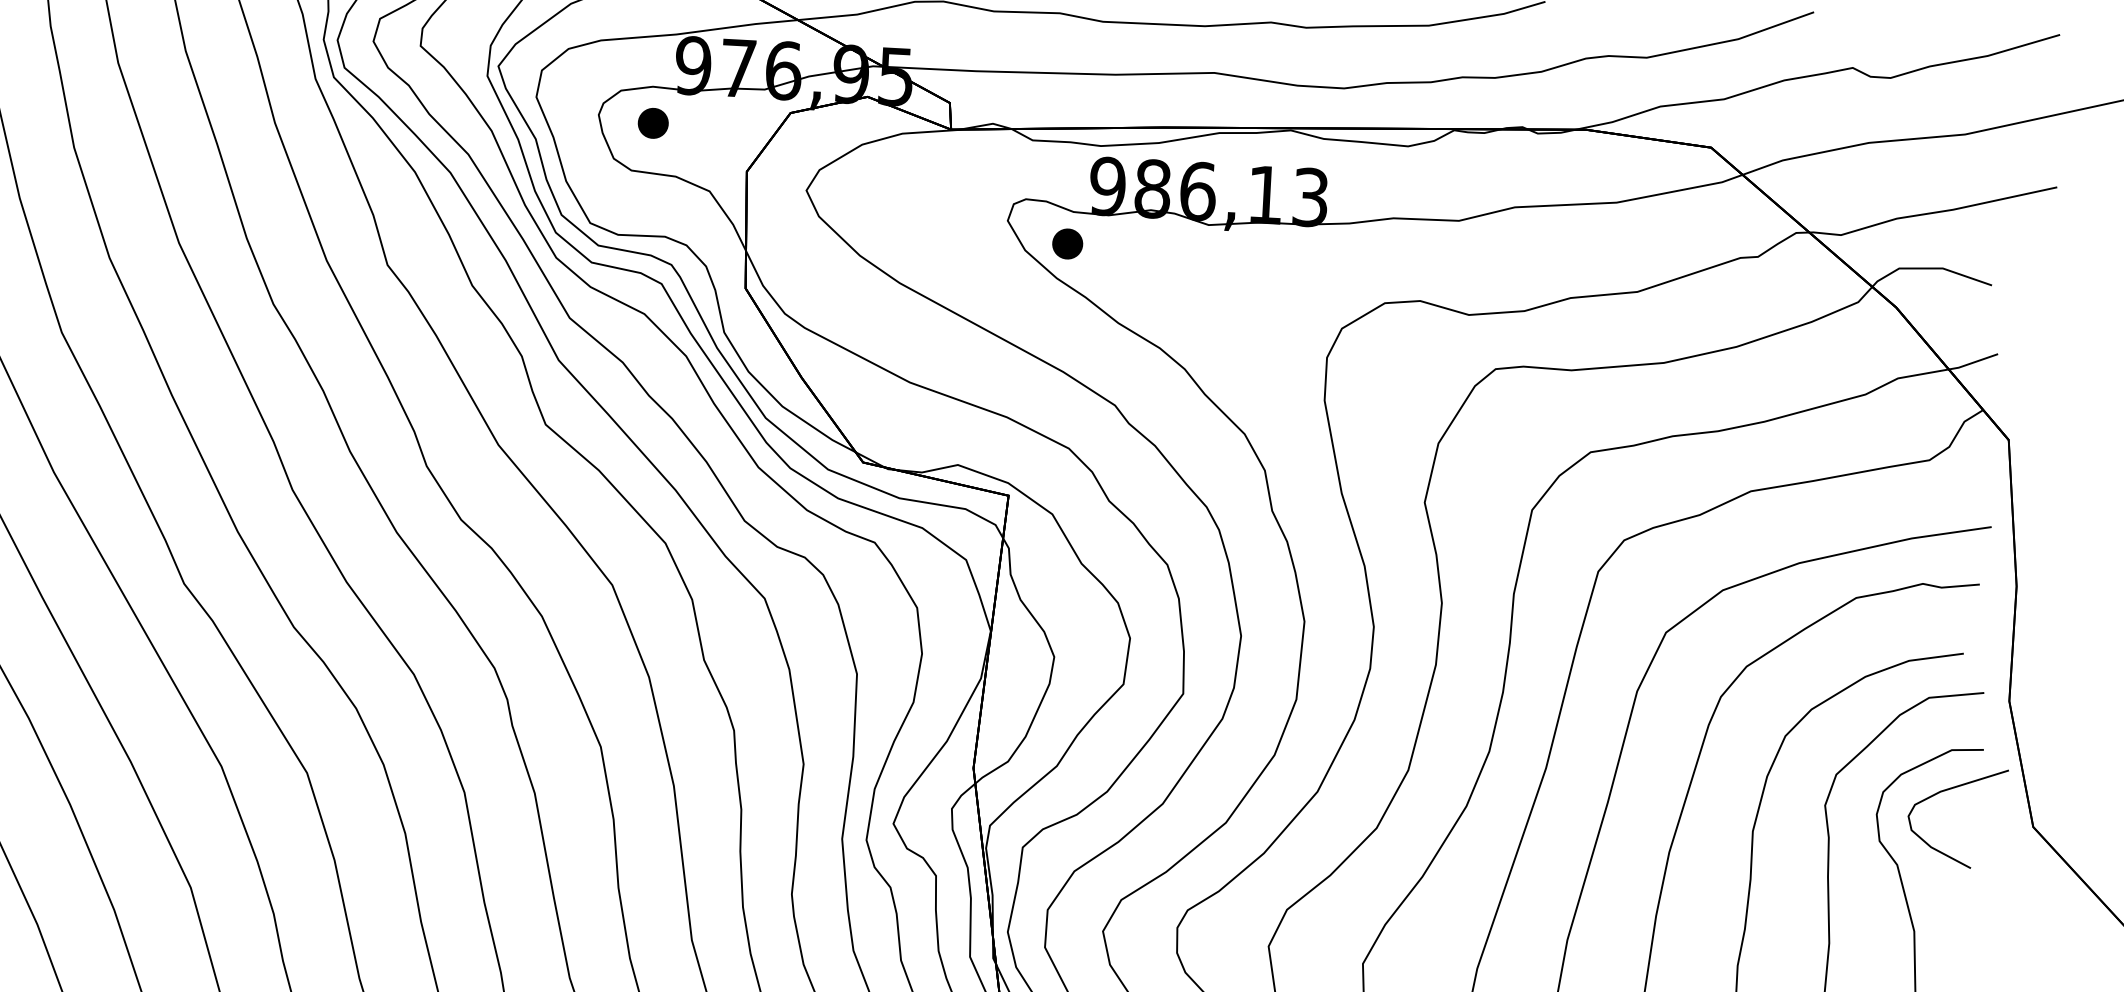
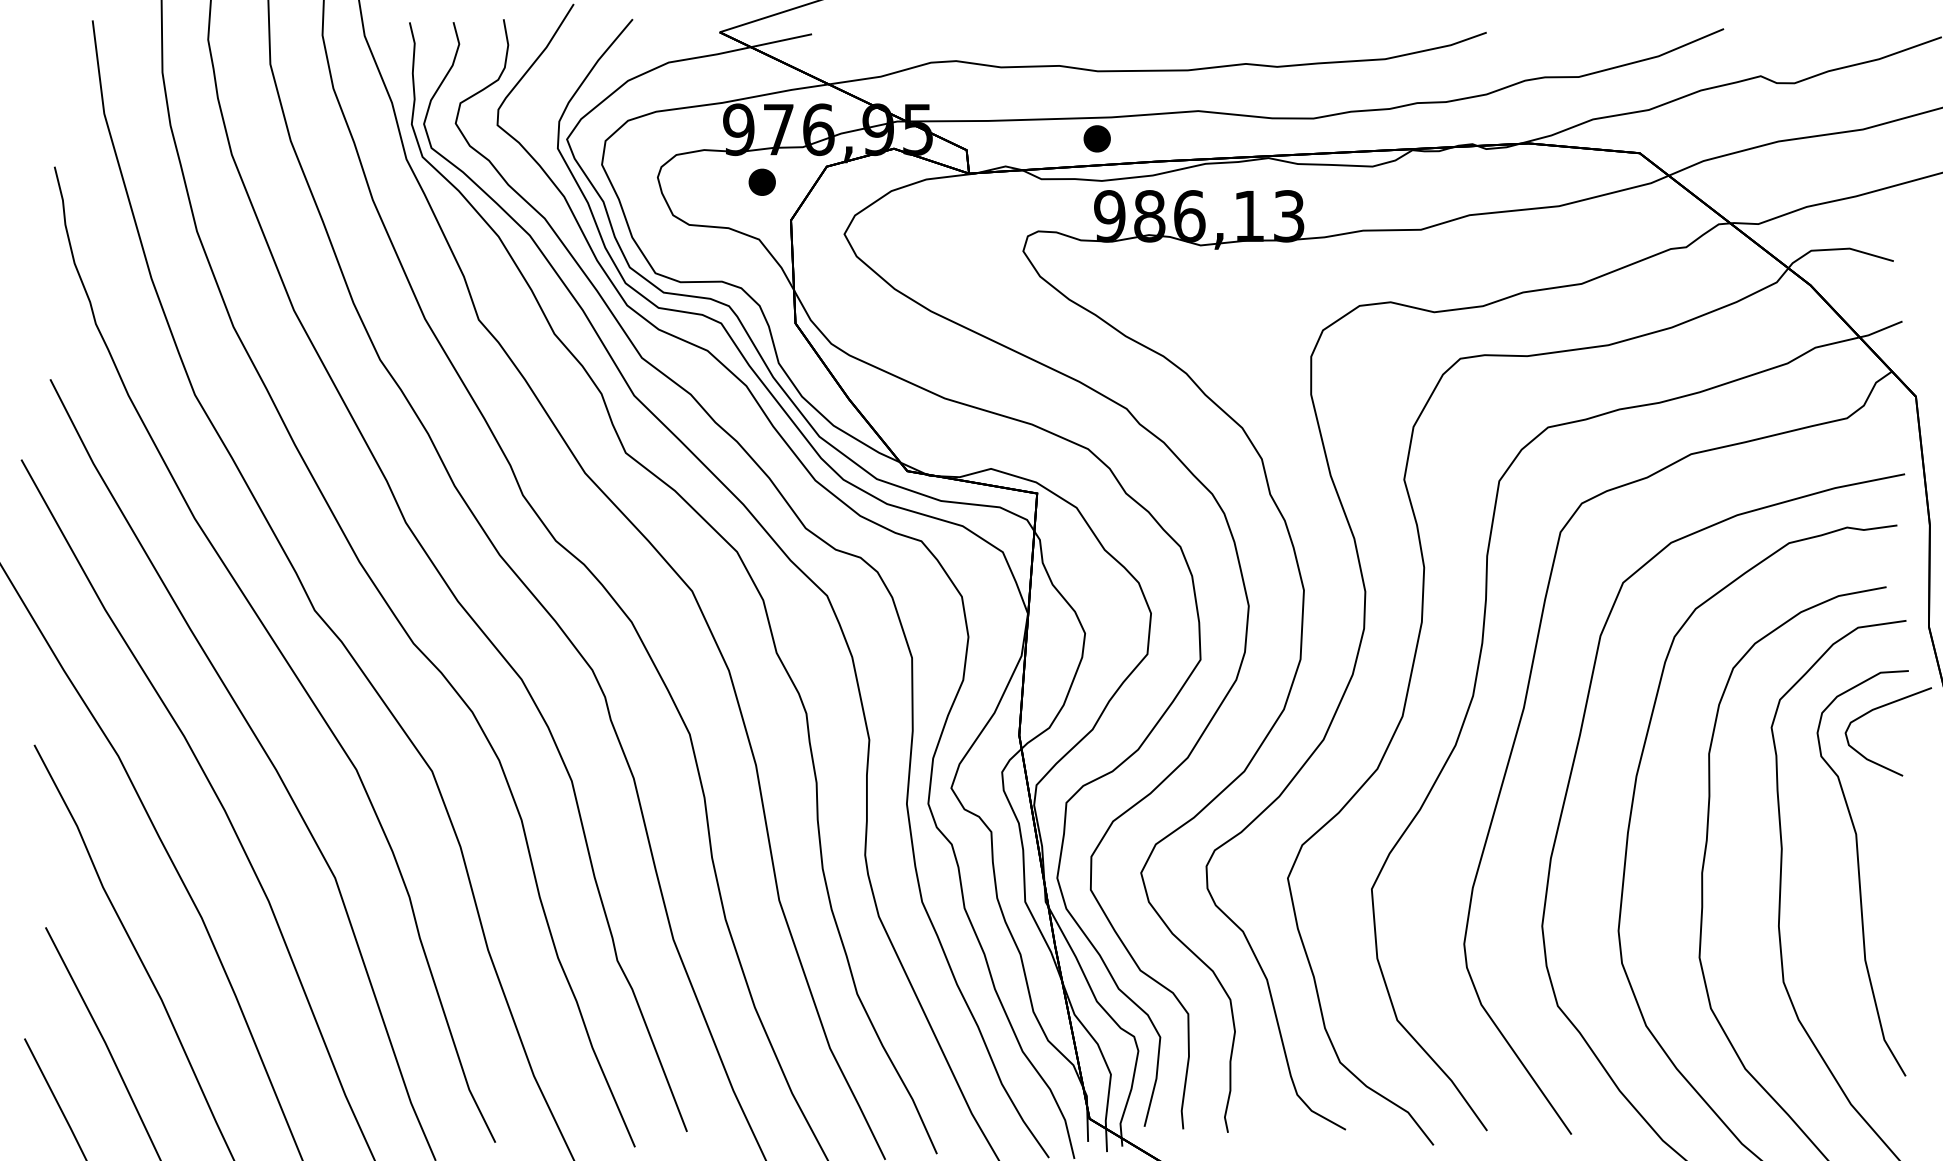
part: (652, 122) -> (761, 181), moved
part: (1066, 243) -> (1096, 138), moved

